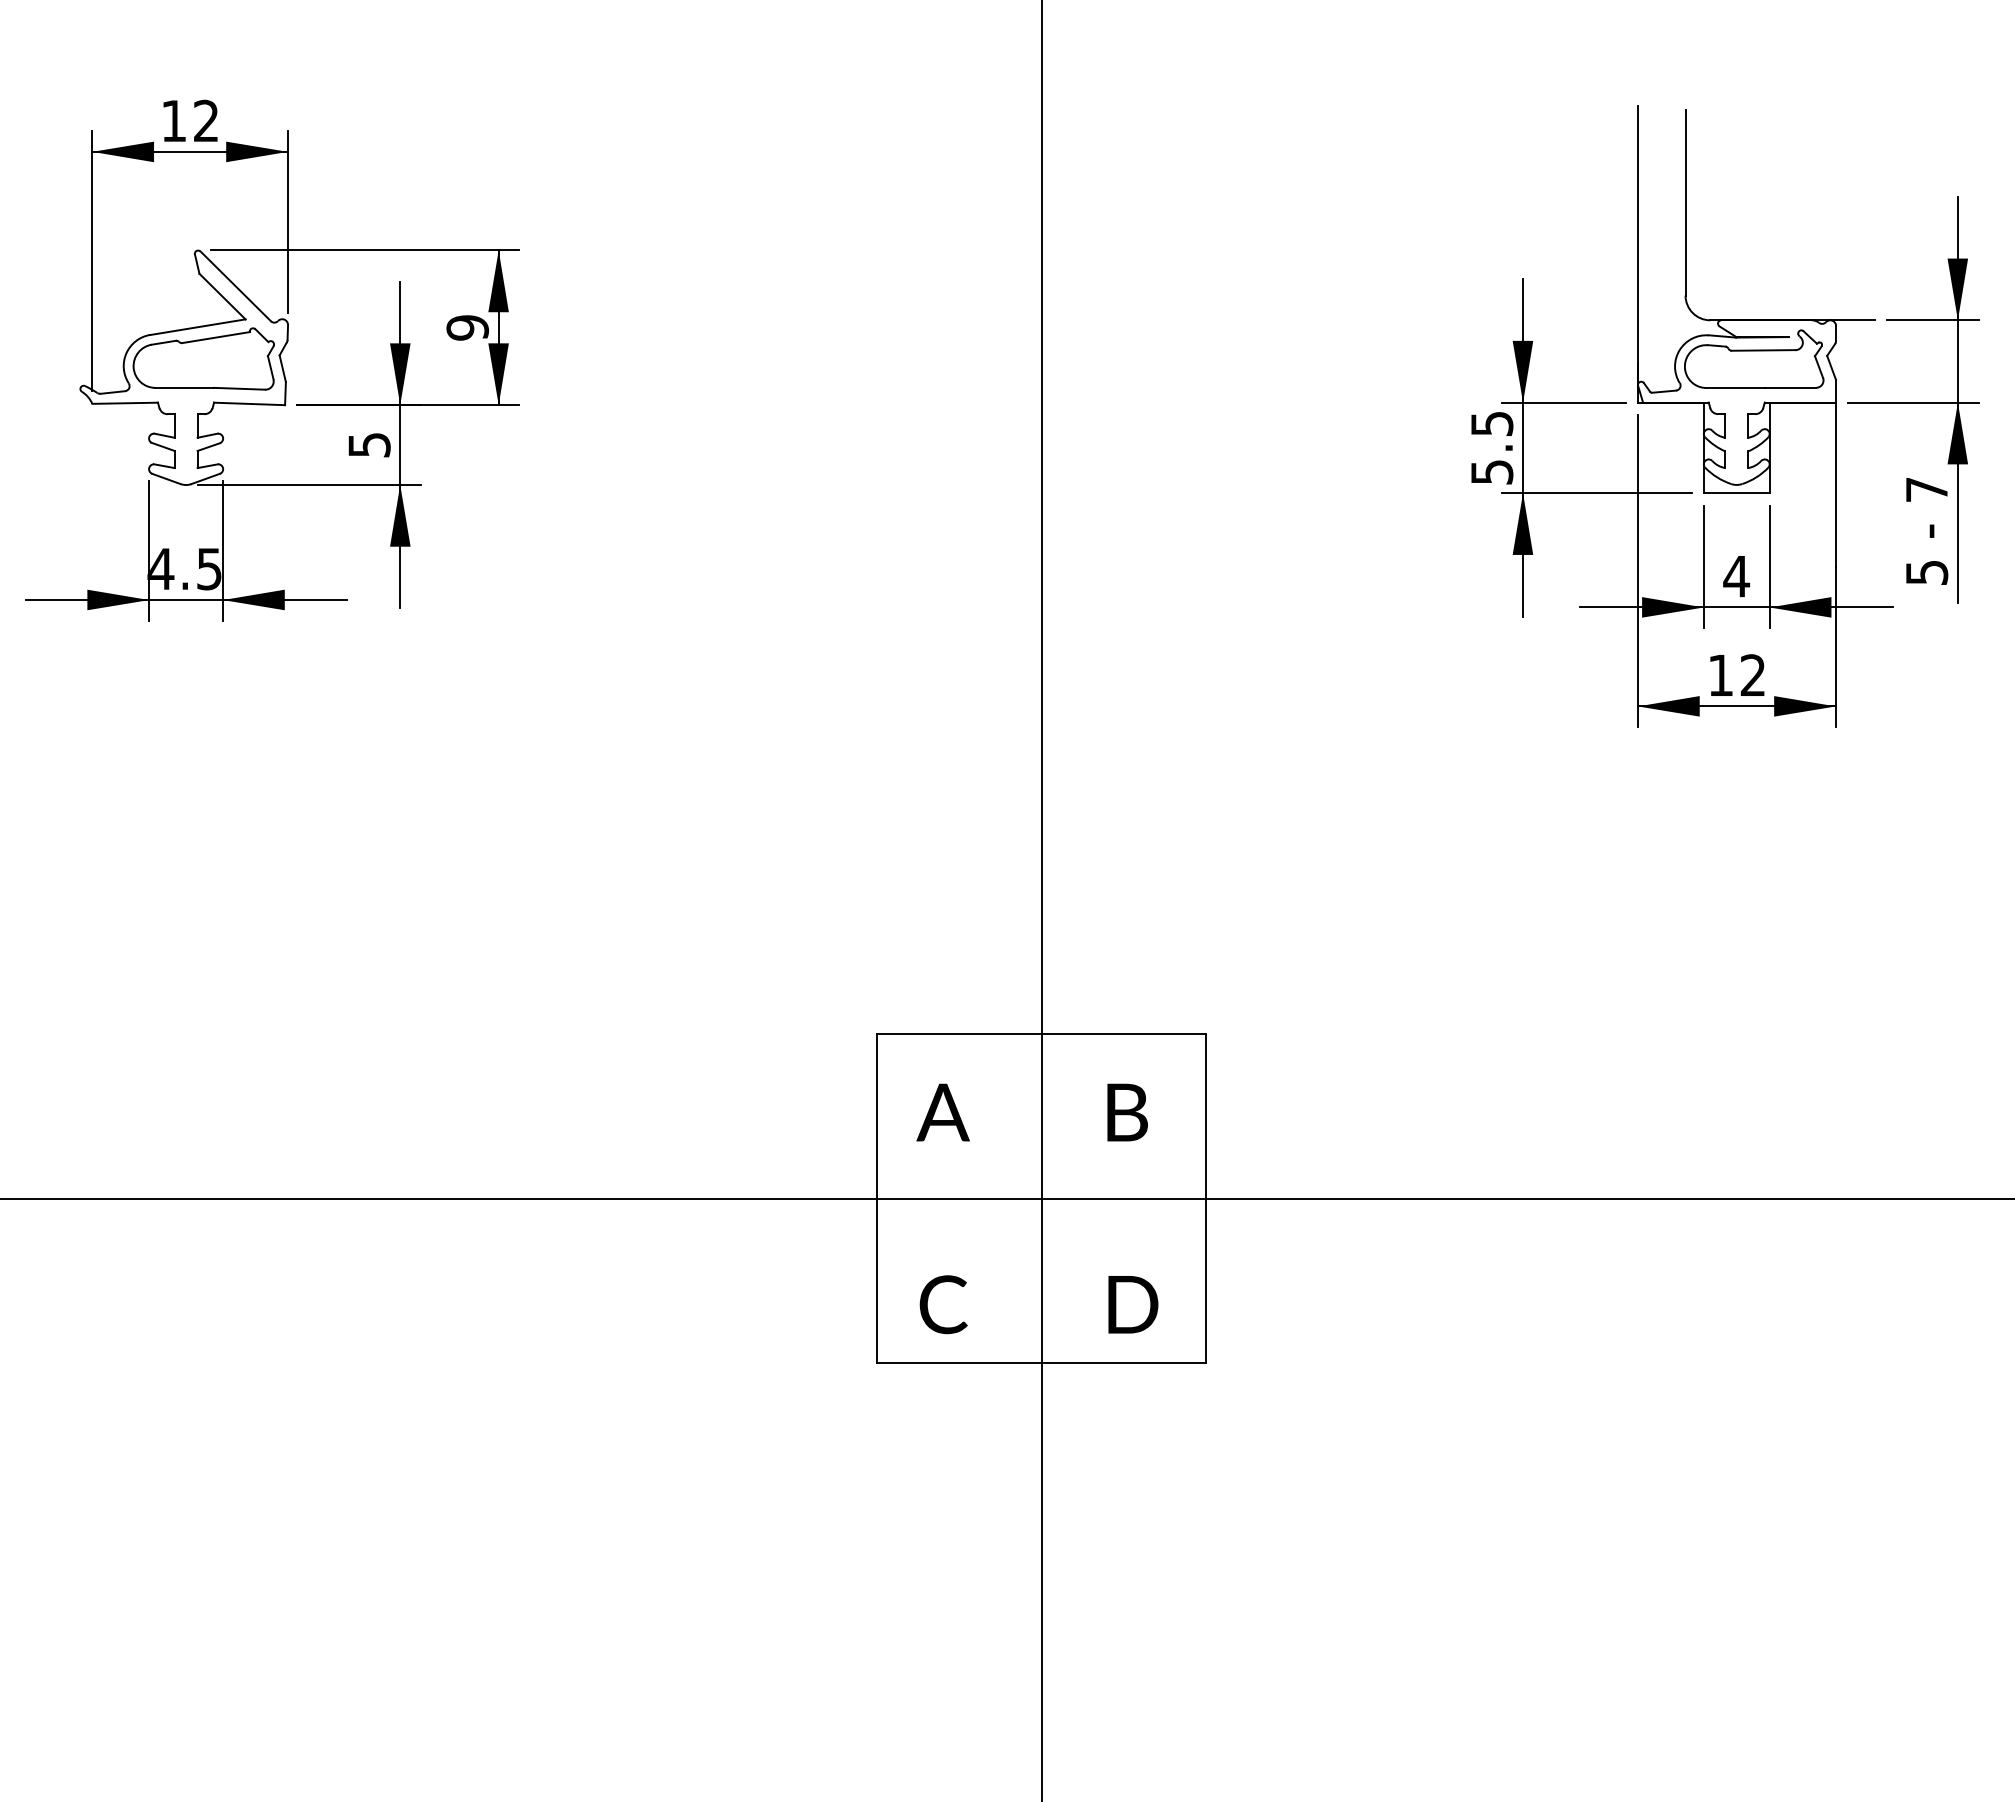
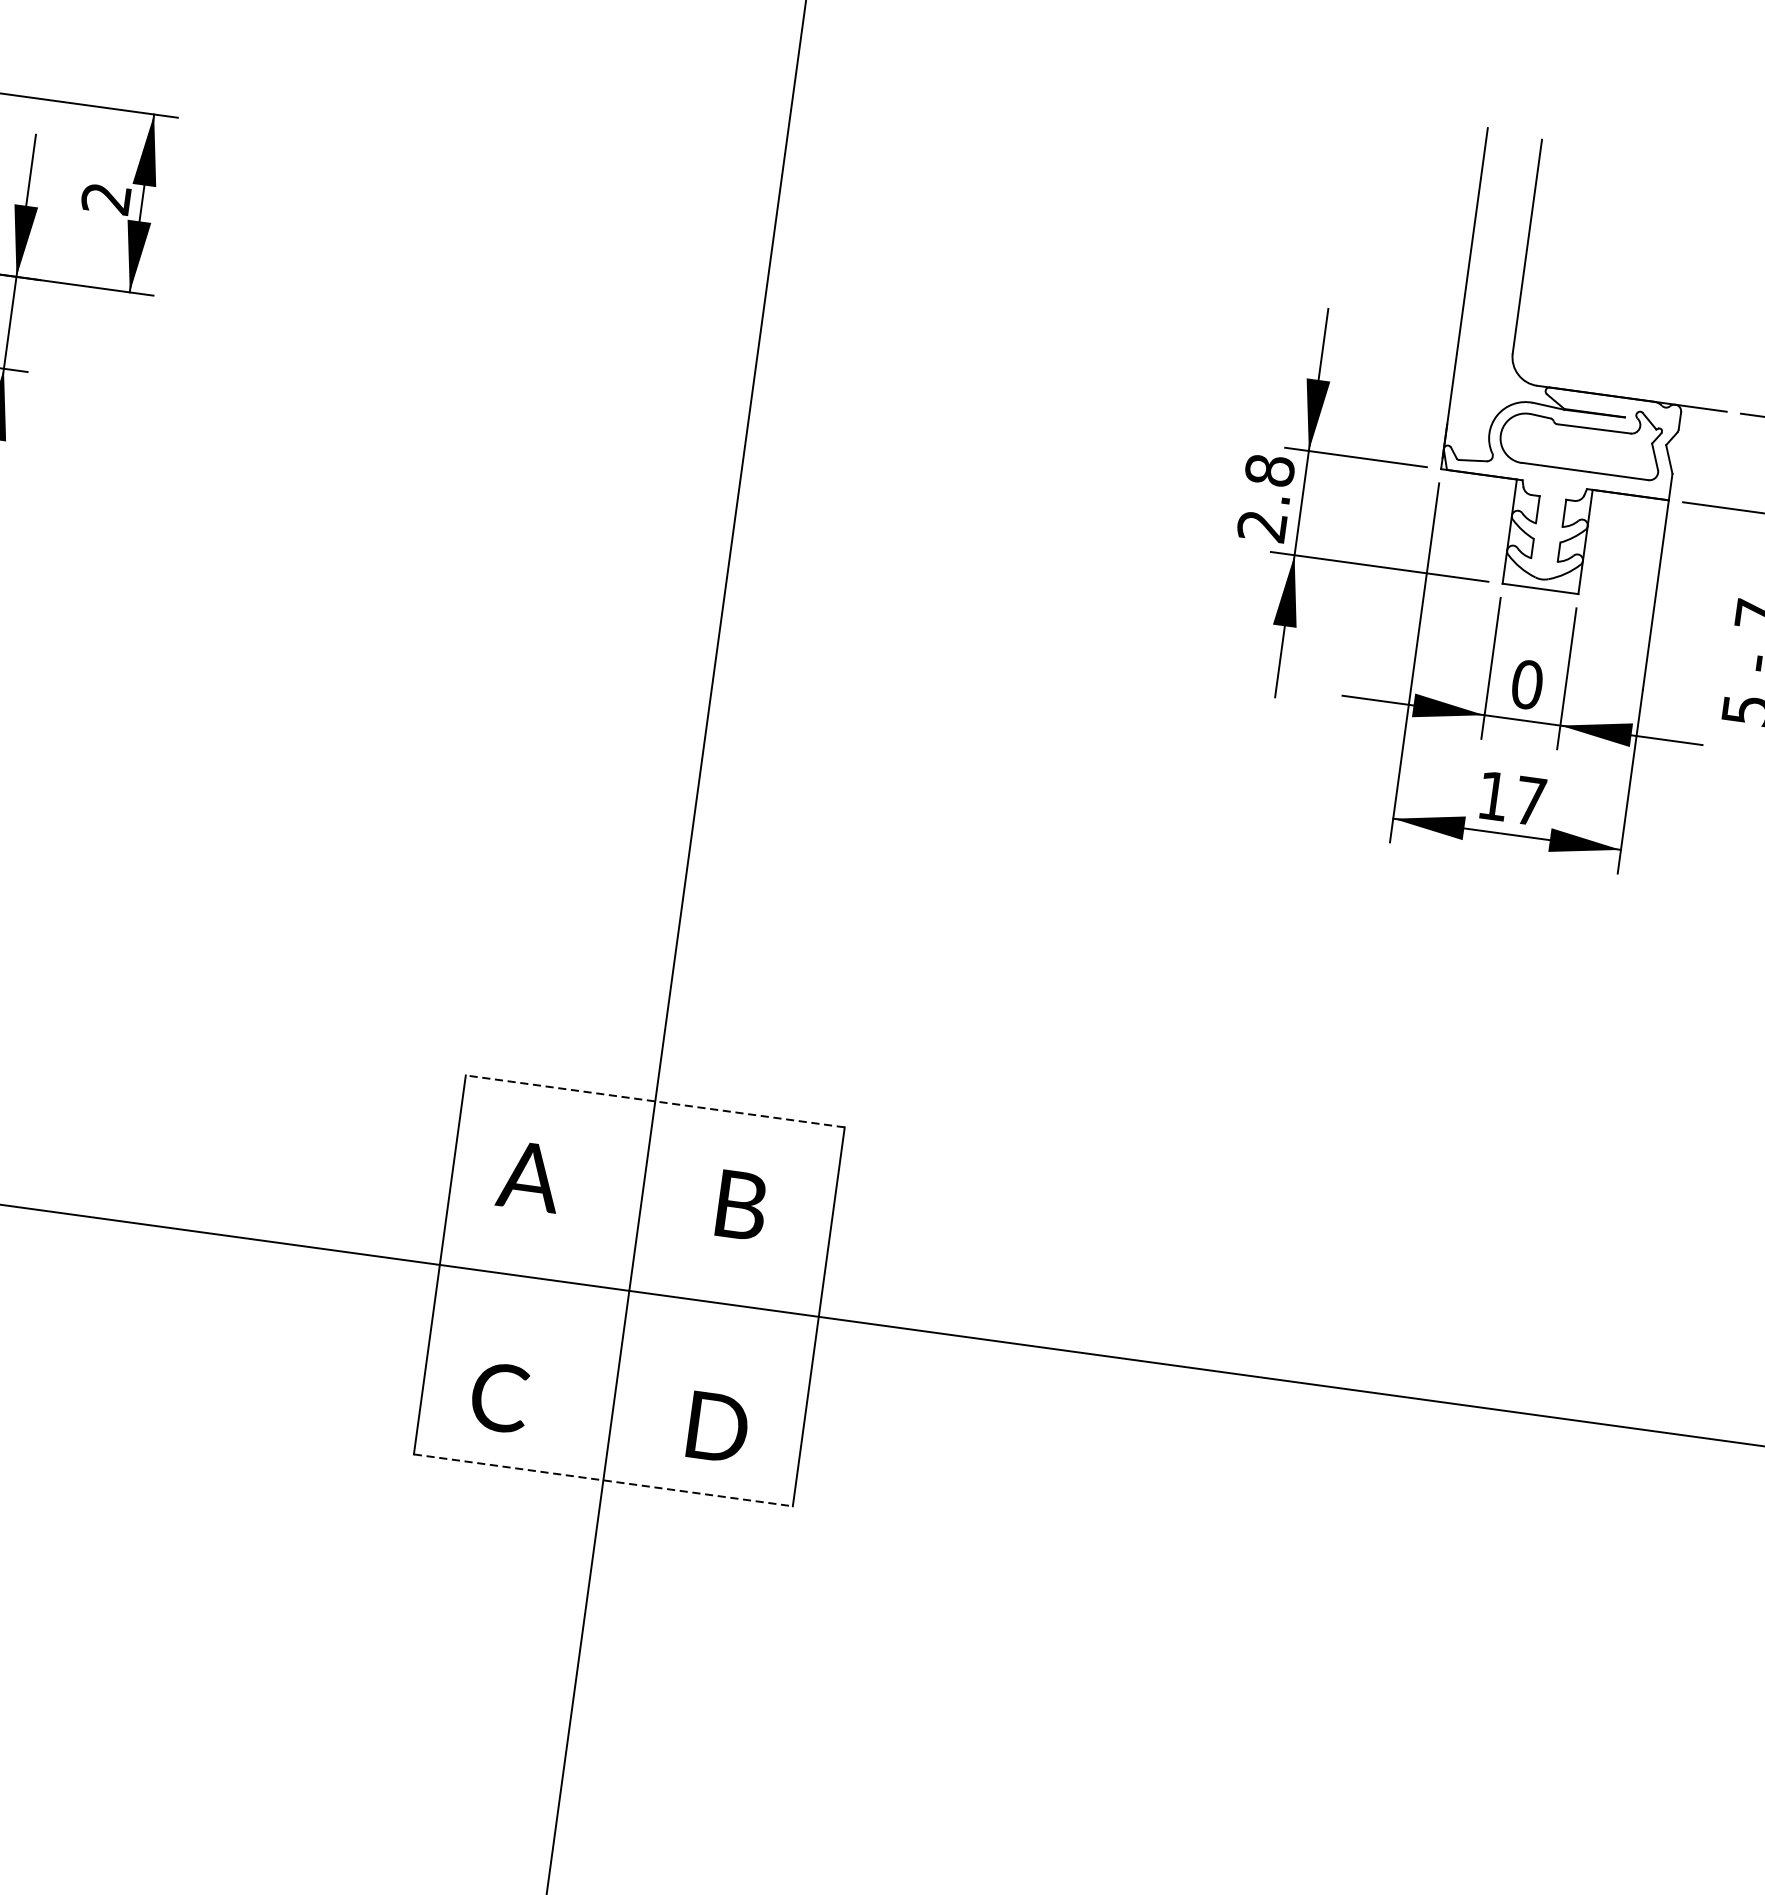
text: (467, 327) -> (106, 198), 9 -> 2
text: (1491, 447) -> (1265, 497), 5.5 -> 2.8
text: (1736, 576) -> (1527, 684), 4 -> 0
text: (1752, 674) -> (1530, 800), 12 -> 17
line: (1041, 1033) -> (655, 1101), solid -> dashed
line: (1041, 1363) -> (603, 1480), solid -> dashed

